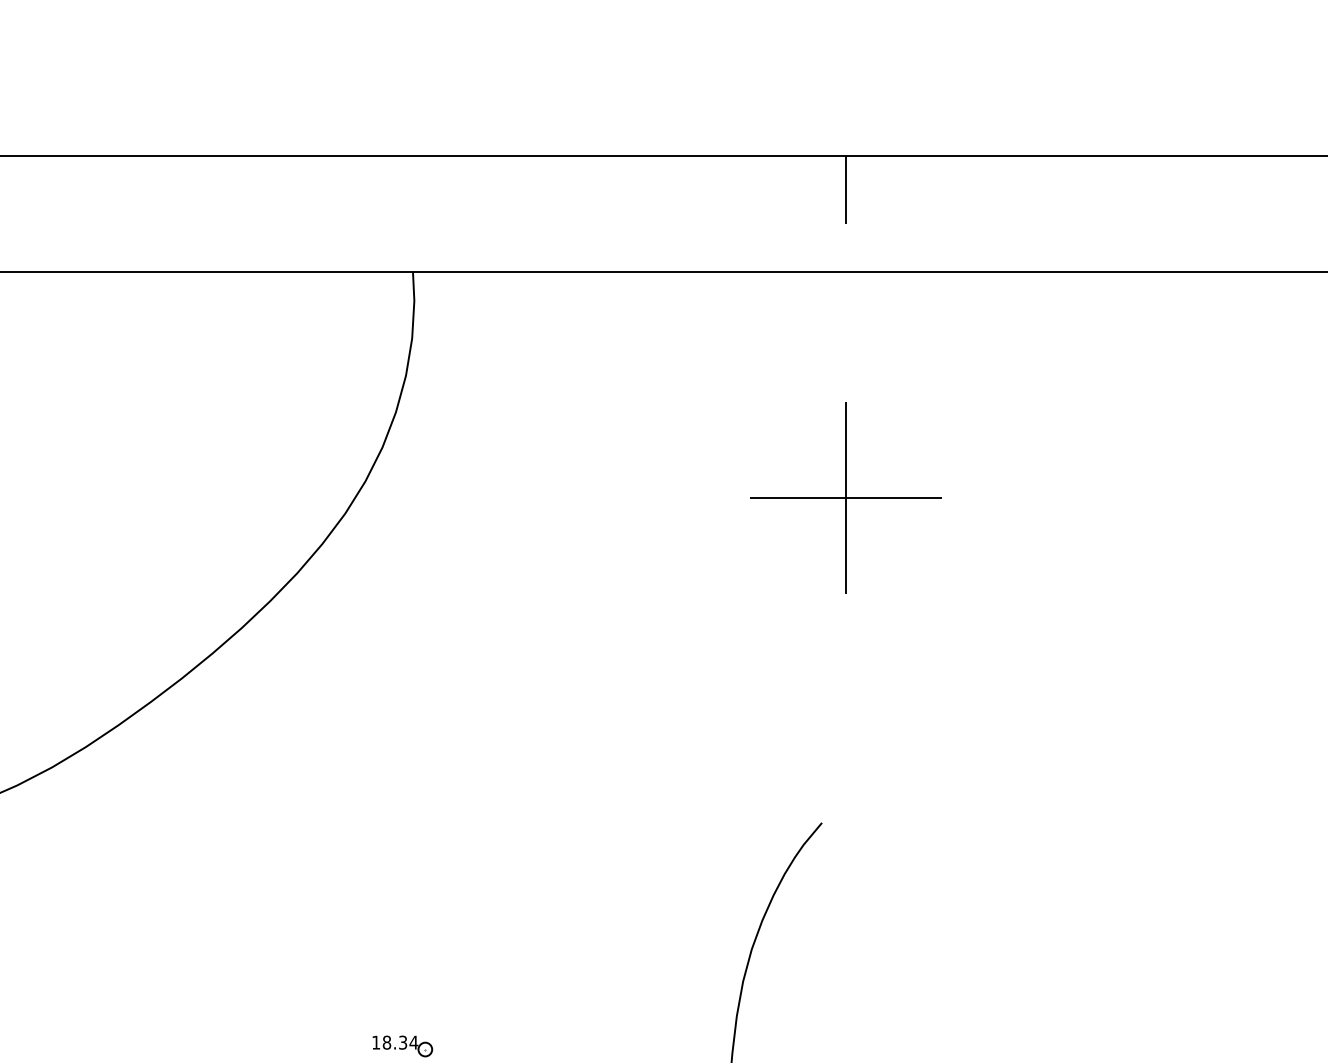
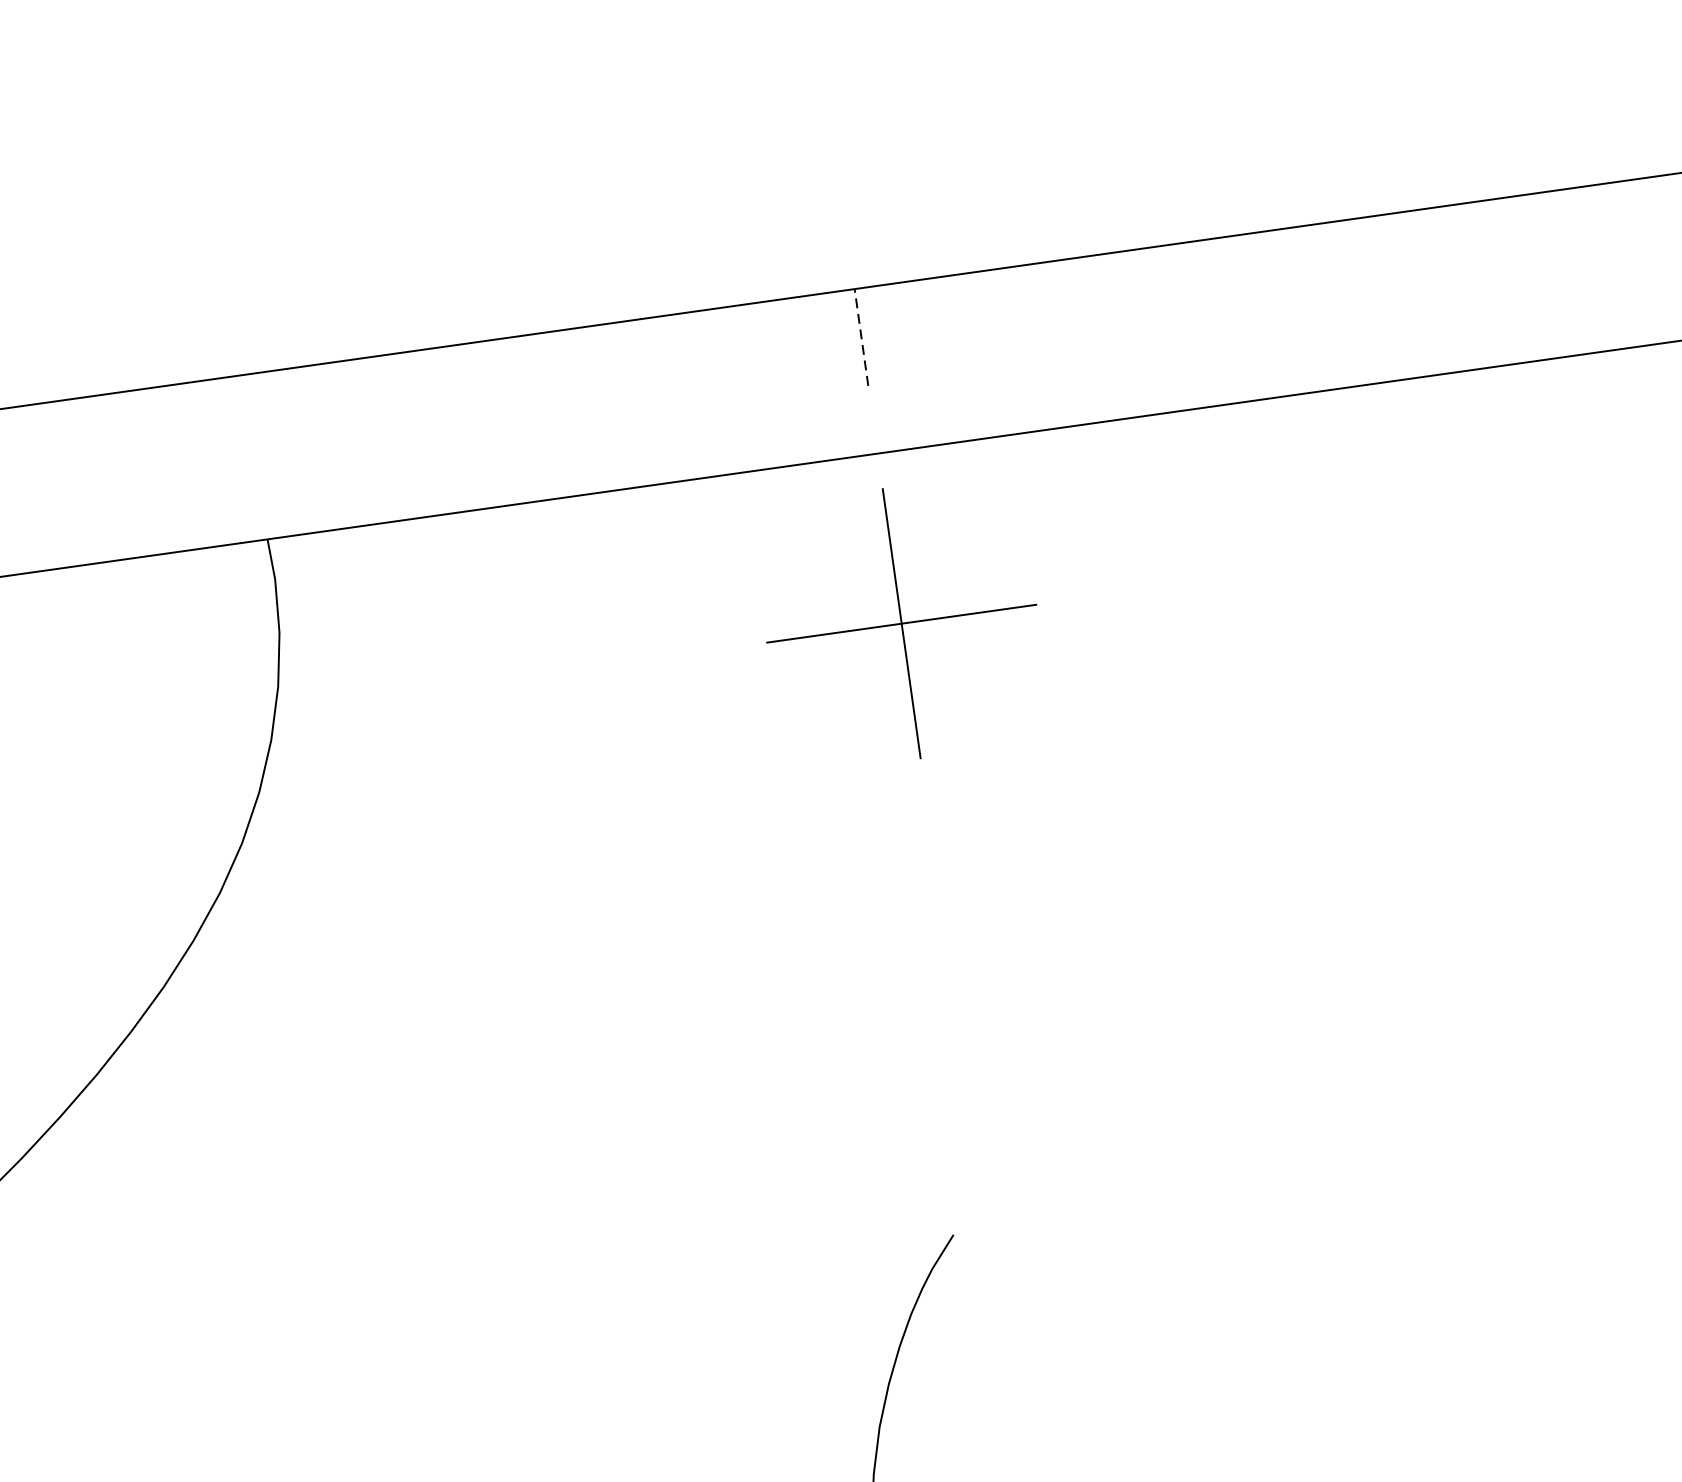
line: (845, 189) -> (861, 336), solid -> dashed
part: (845, 497) -> (901, 623), moved

